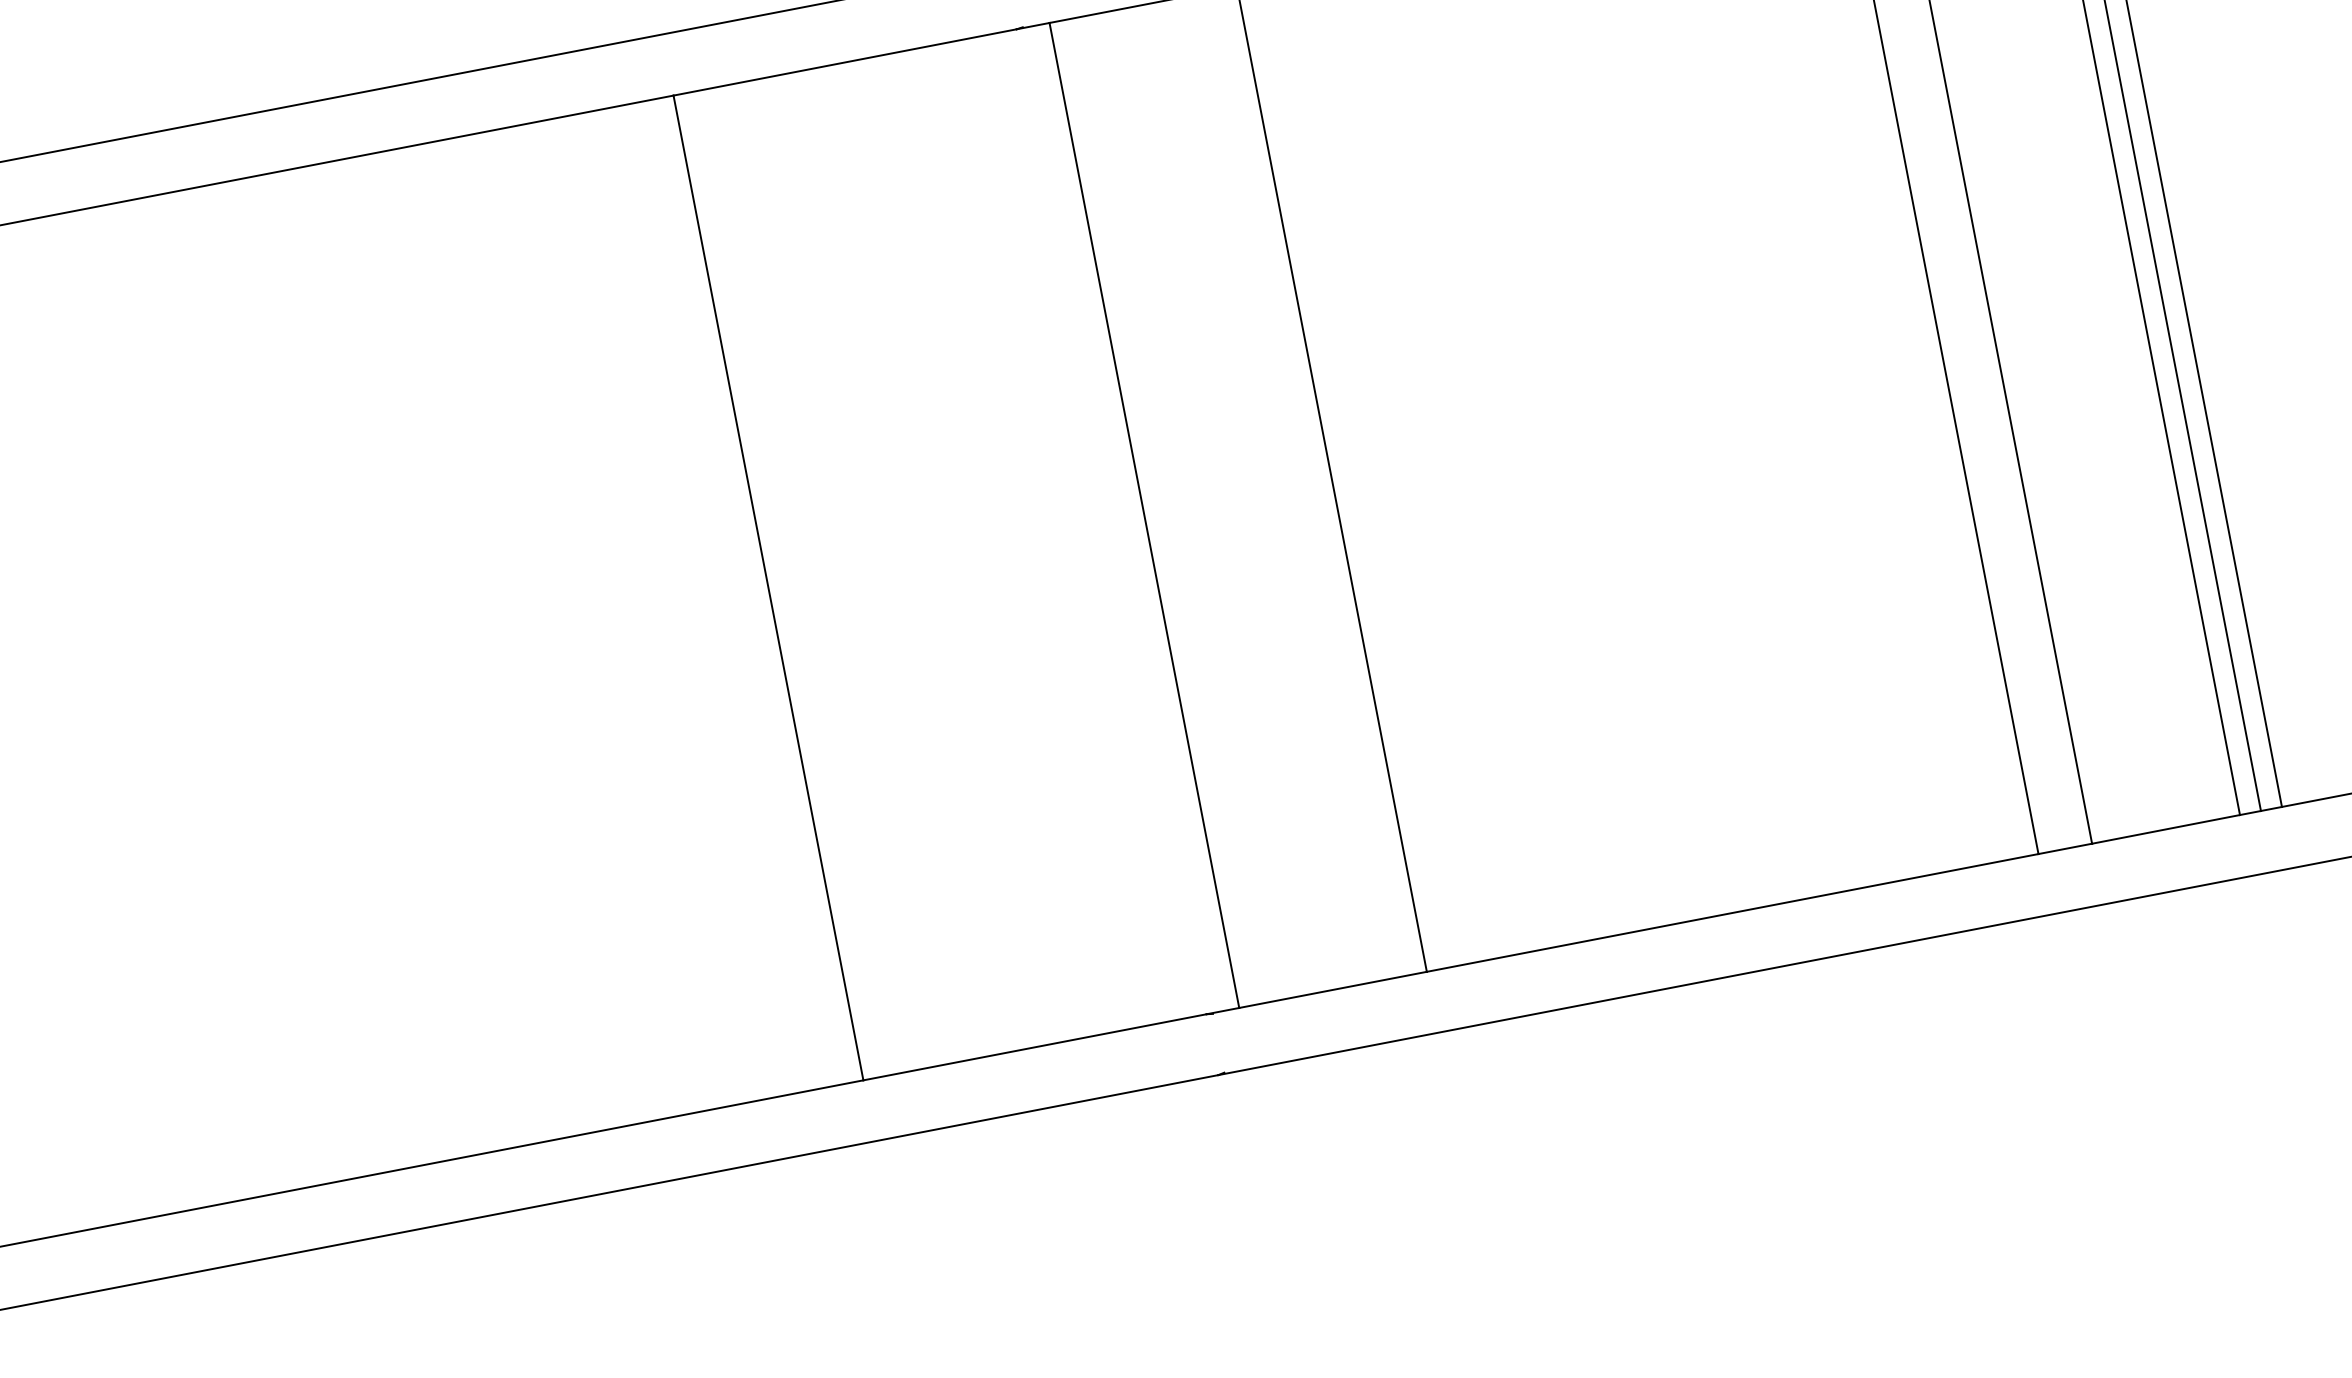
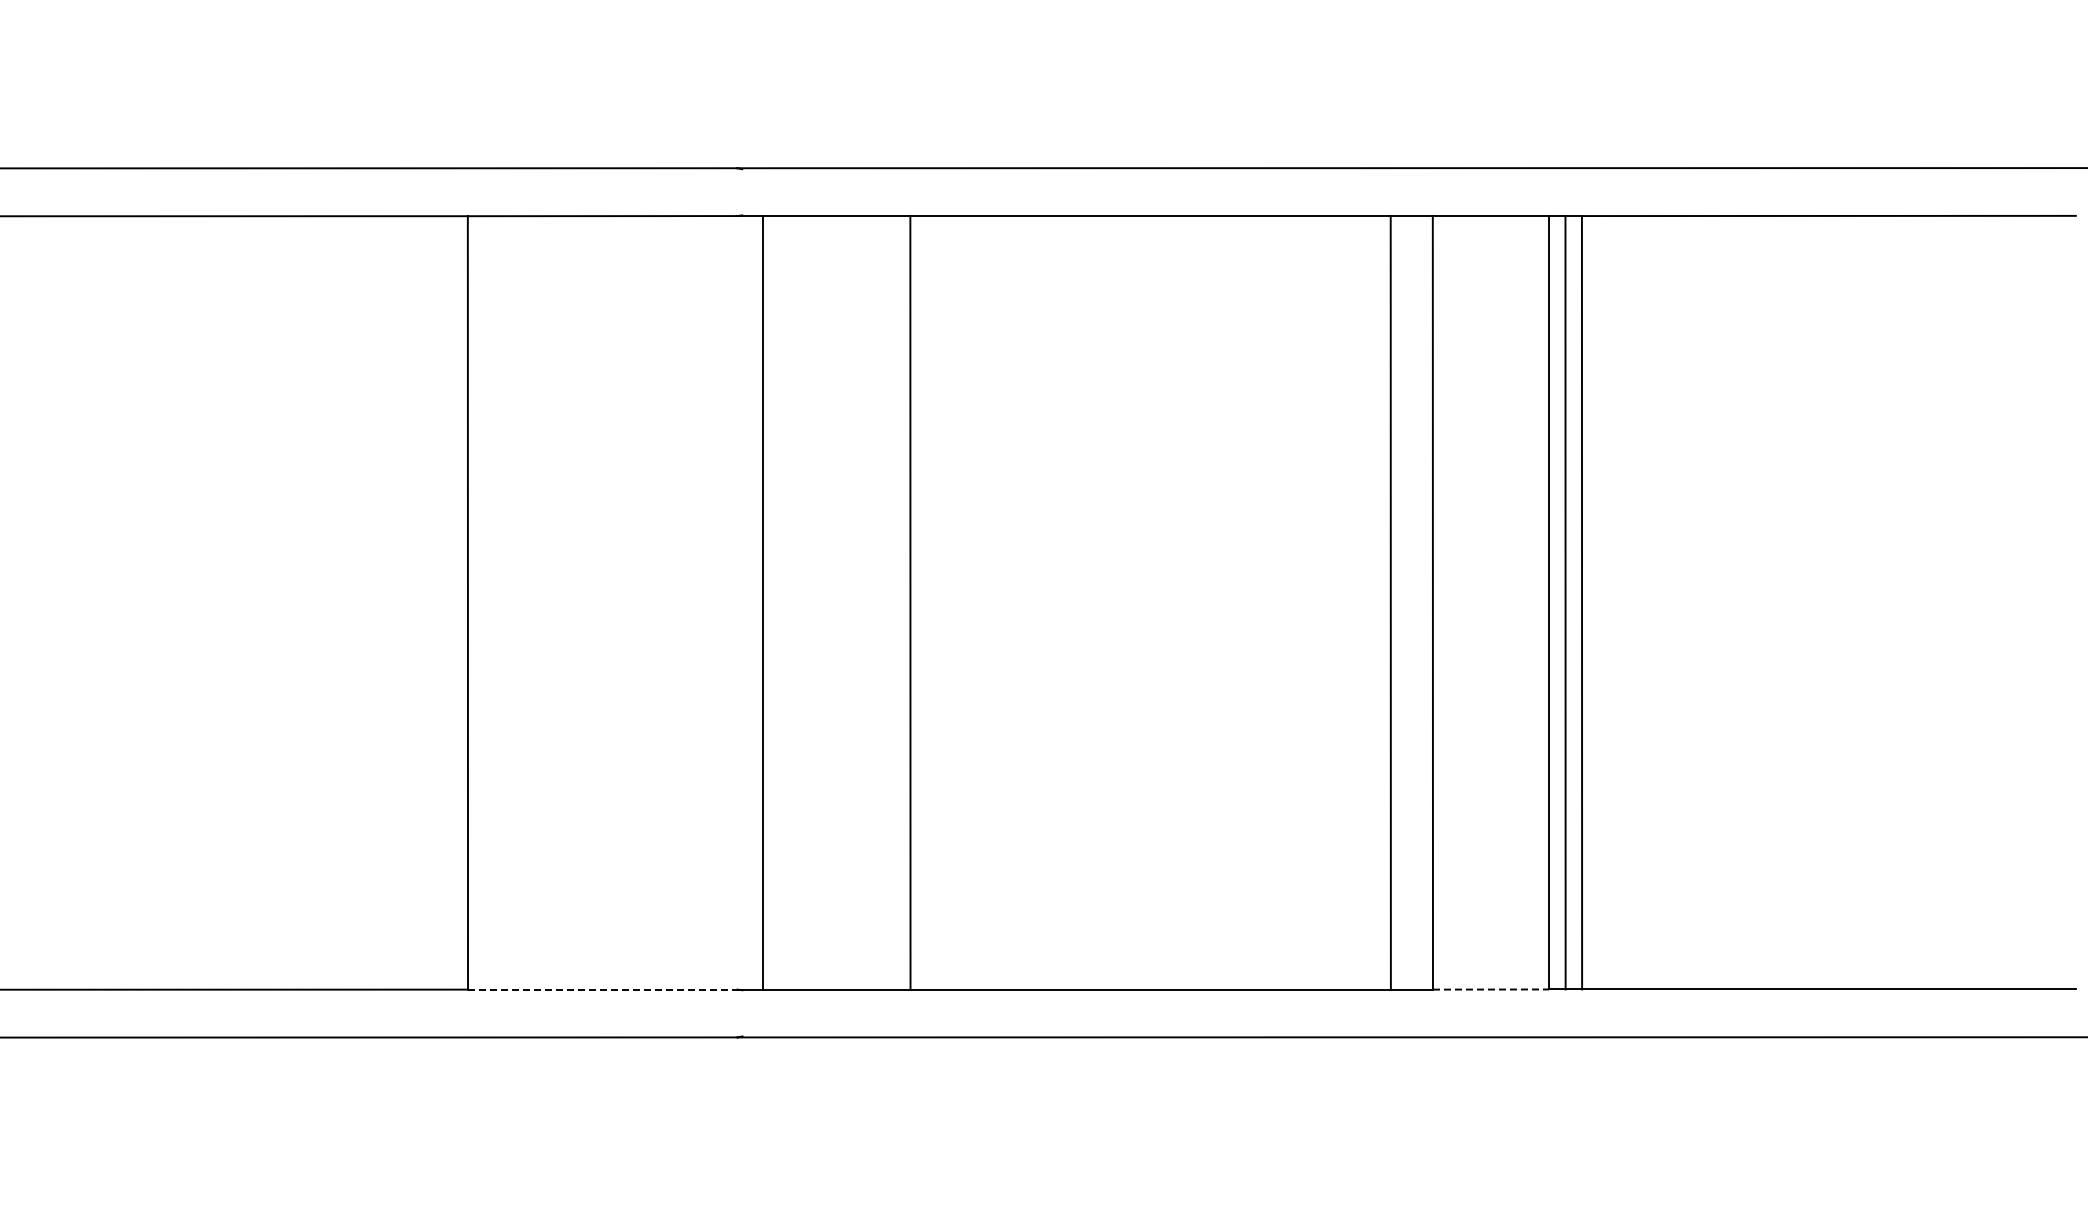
line: (2166, 829) -> (1491, 989), solid -> dashed
line: (1034, 1047) -> (602, 989), solid -> dashed

